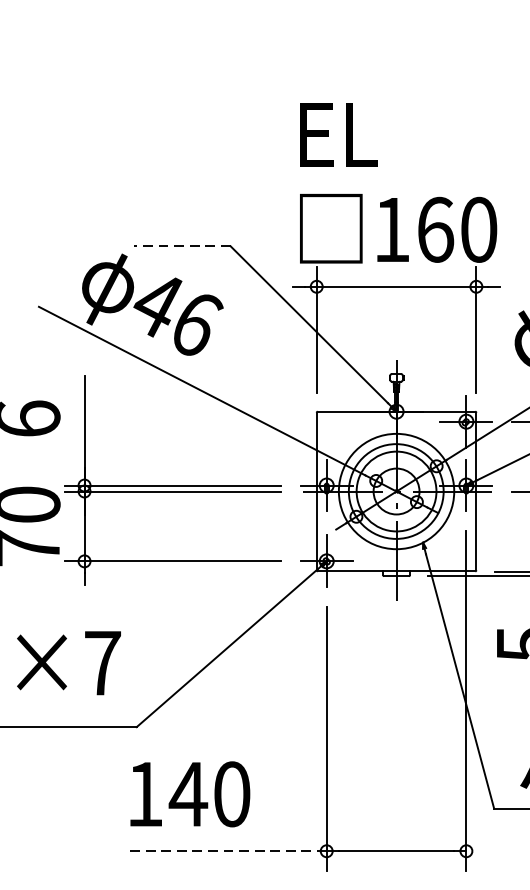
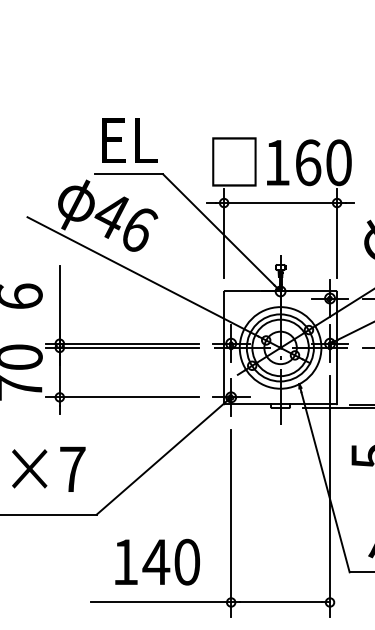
text: (338, 134) -> (129, 140), moved
line: (181, 246) -> (128, 174), dashed -> solid
text: (190, 793) -> (157, 561), moved
line: (226, 851) -> (160, 602), dashed -> solid

